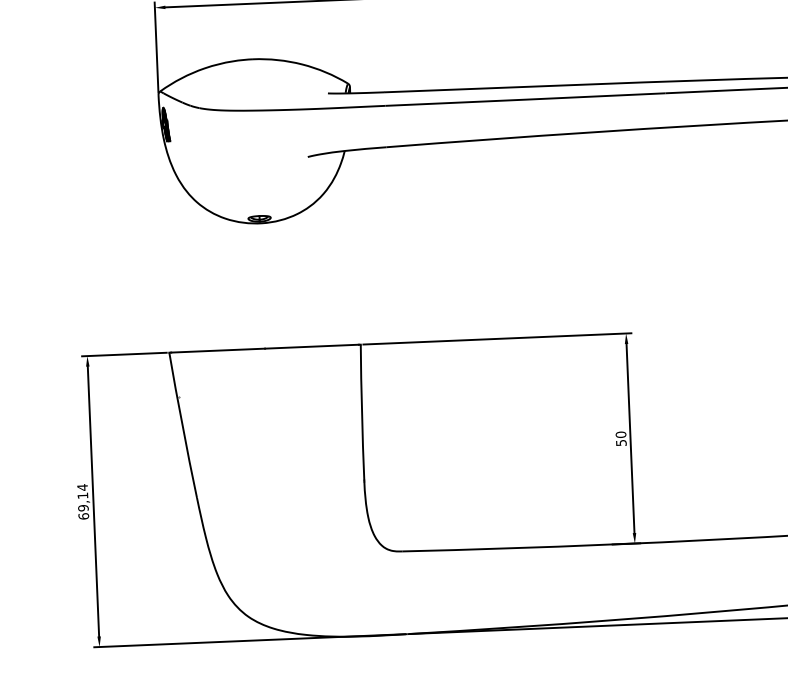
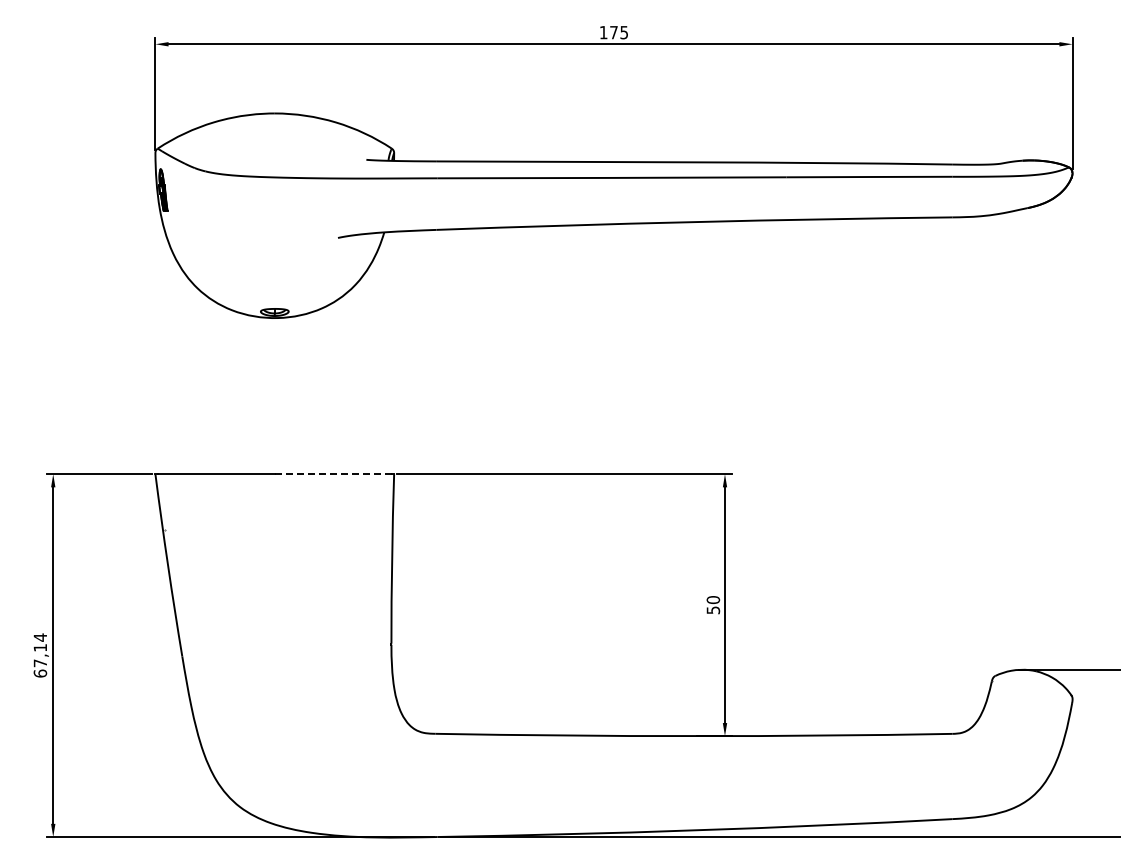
line: (312, 346) -> (333, 474), solid -> dashed
text: (83, 508) -> (40, 663), 69,14 -> 67,14

